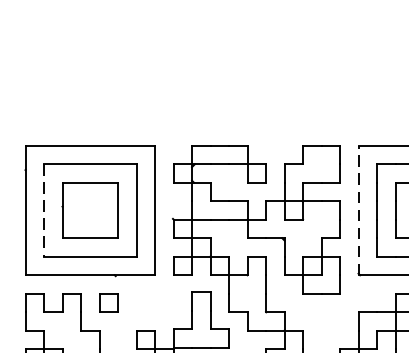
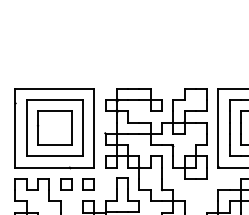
line: (358, 209) -> (218, 127), dashed -> solid
line: (43, 210) -> (26, 128), dashed -> solid
part: (145, 302) -> (88, 184), added

